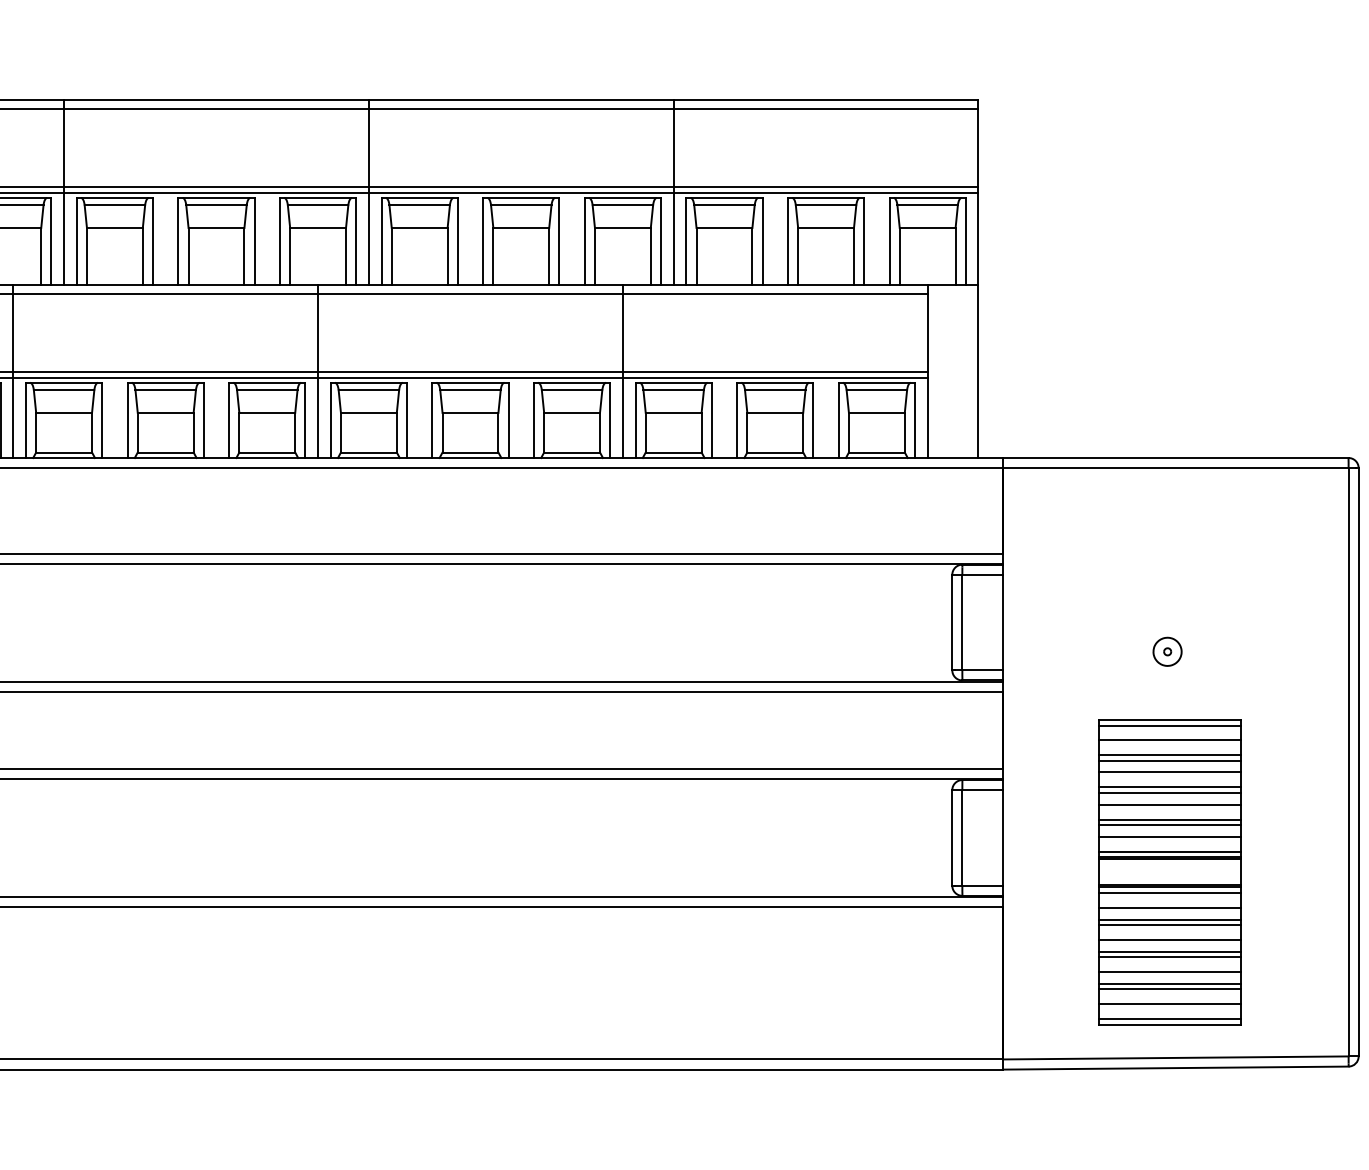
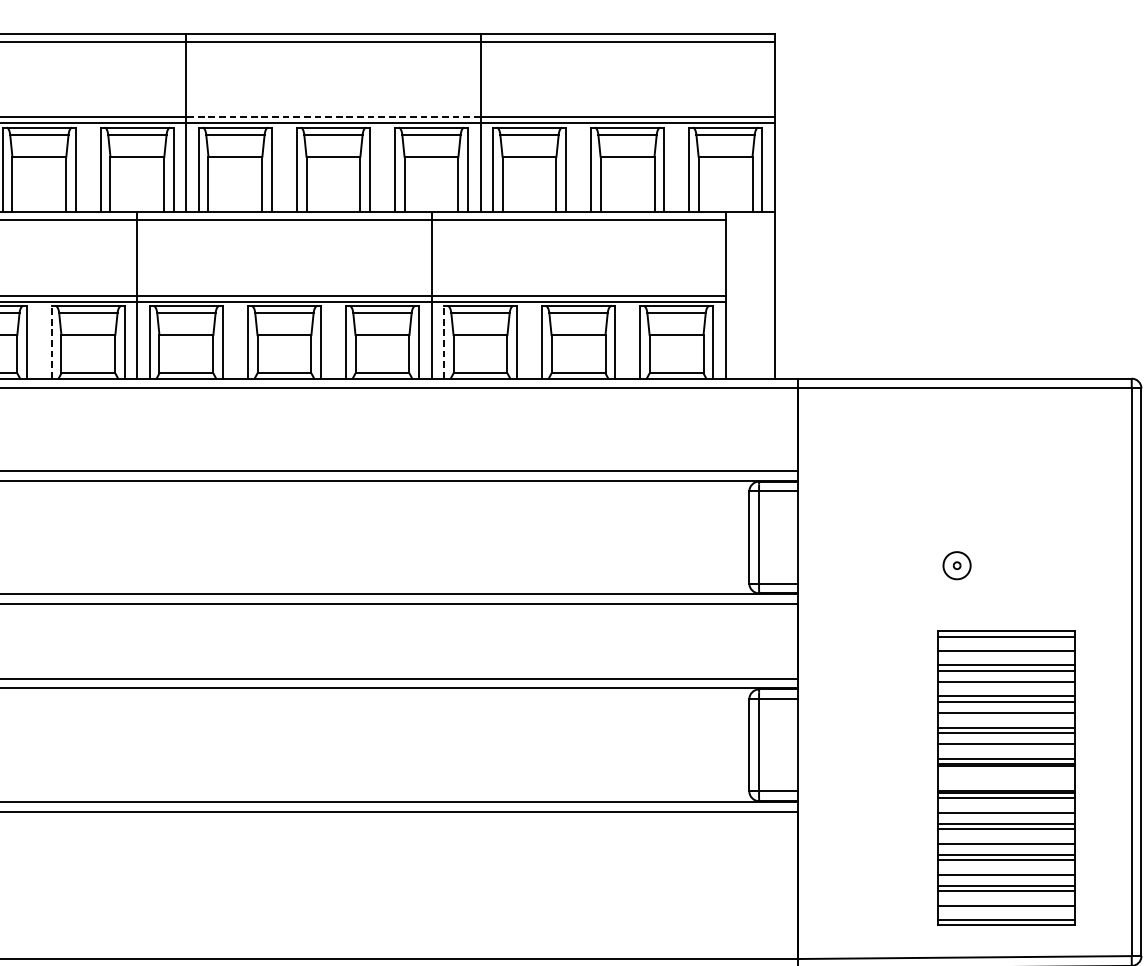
line: (520, 187) -> (332, 117), solid -> dashed
line: (229, 420) -> (51, 342), solid -> dashed
line: (635, 420) -> (443, 342), solid -> dashed
part: (1169, 872) -> (1006, 778), moved

